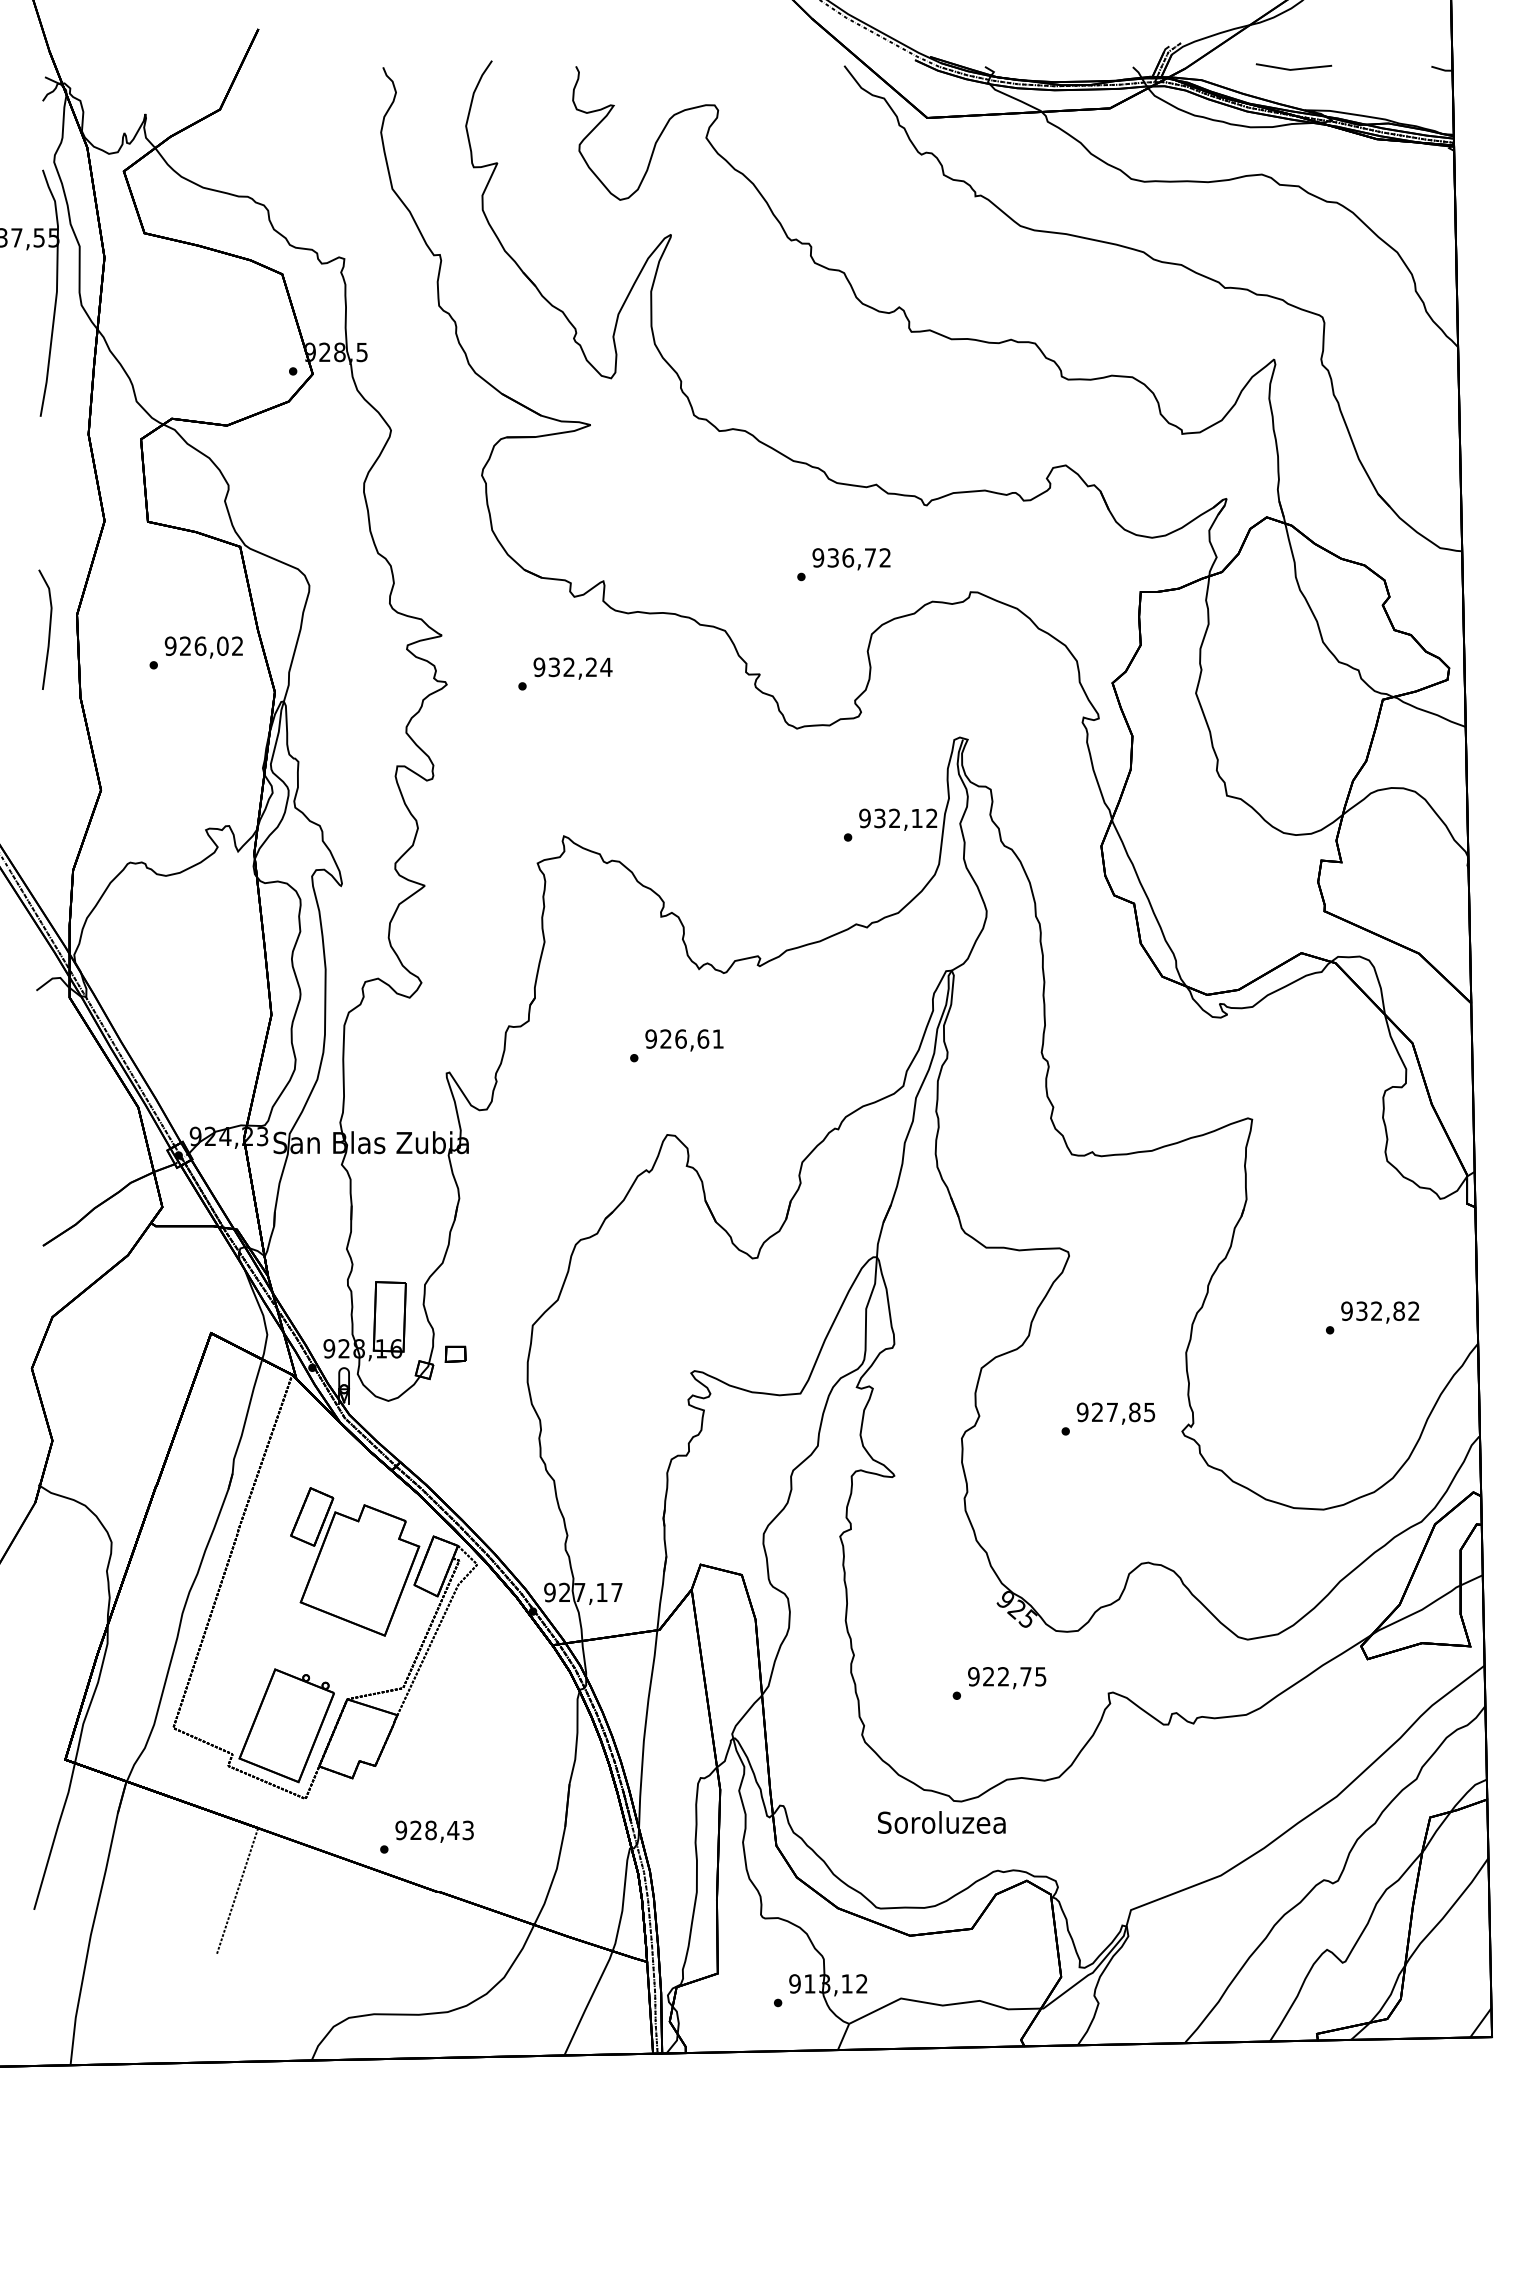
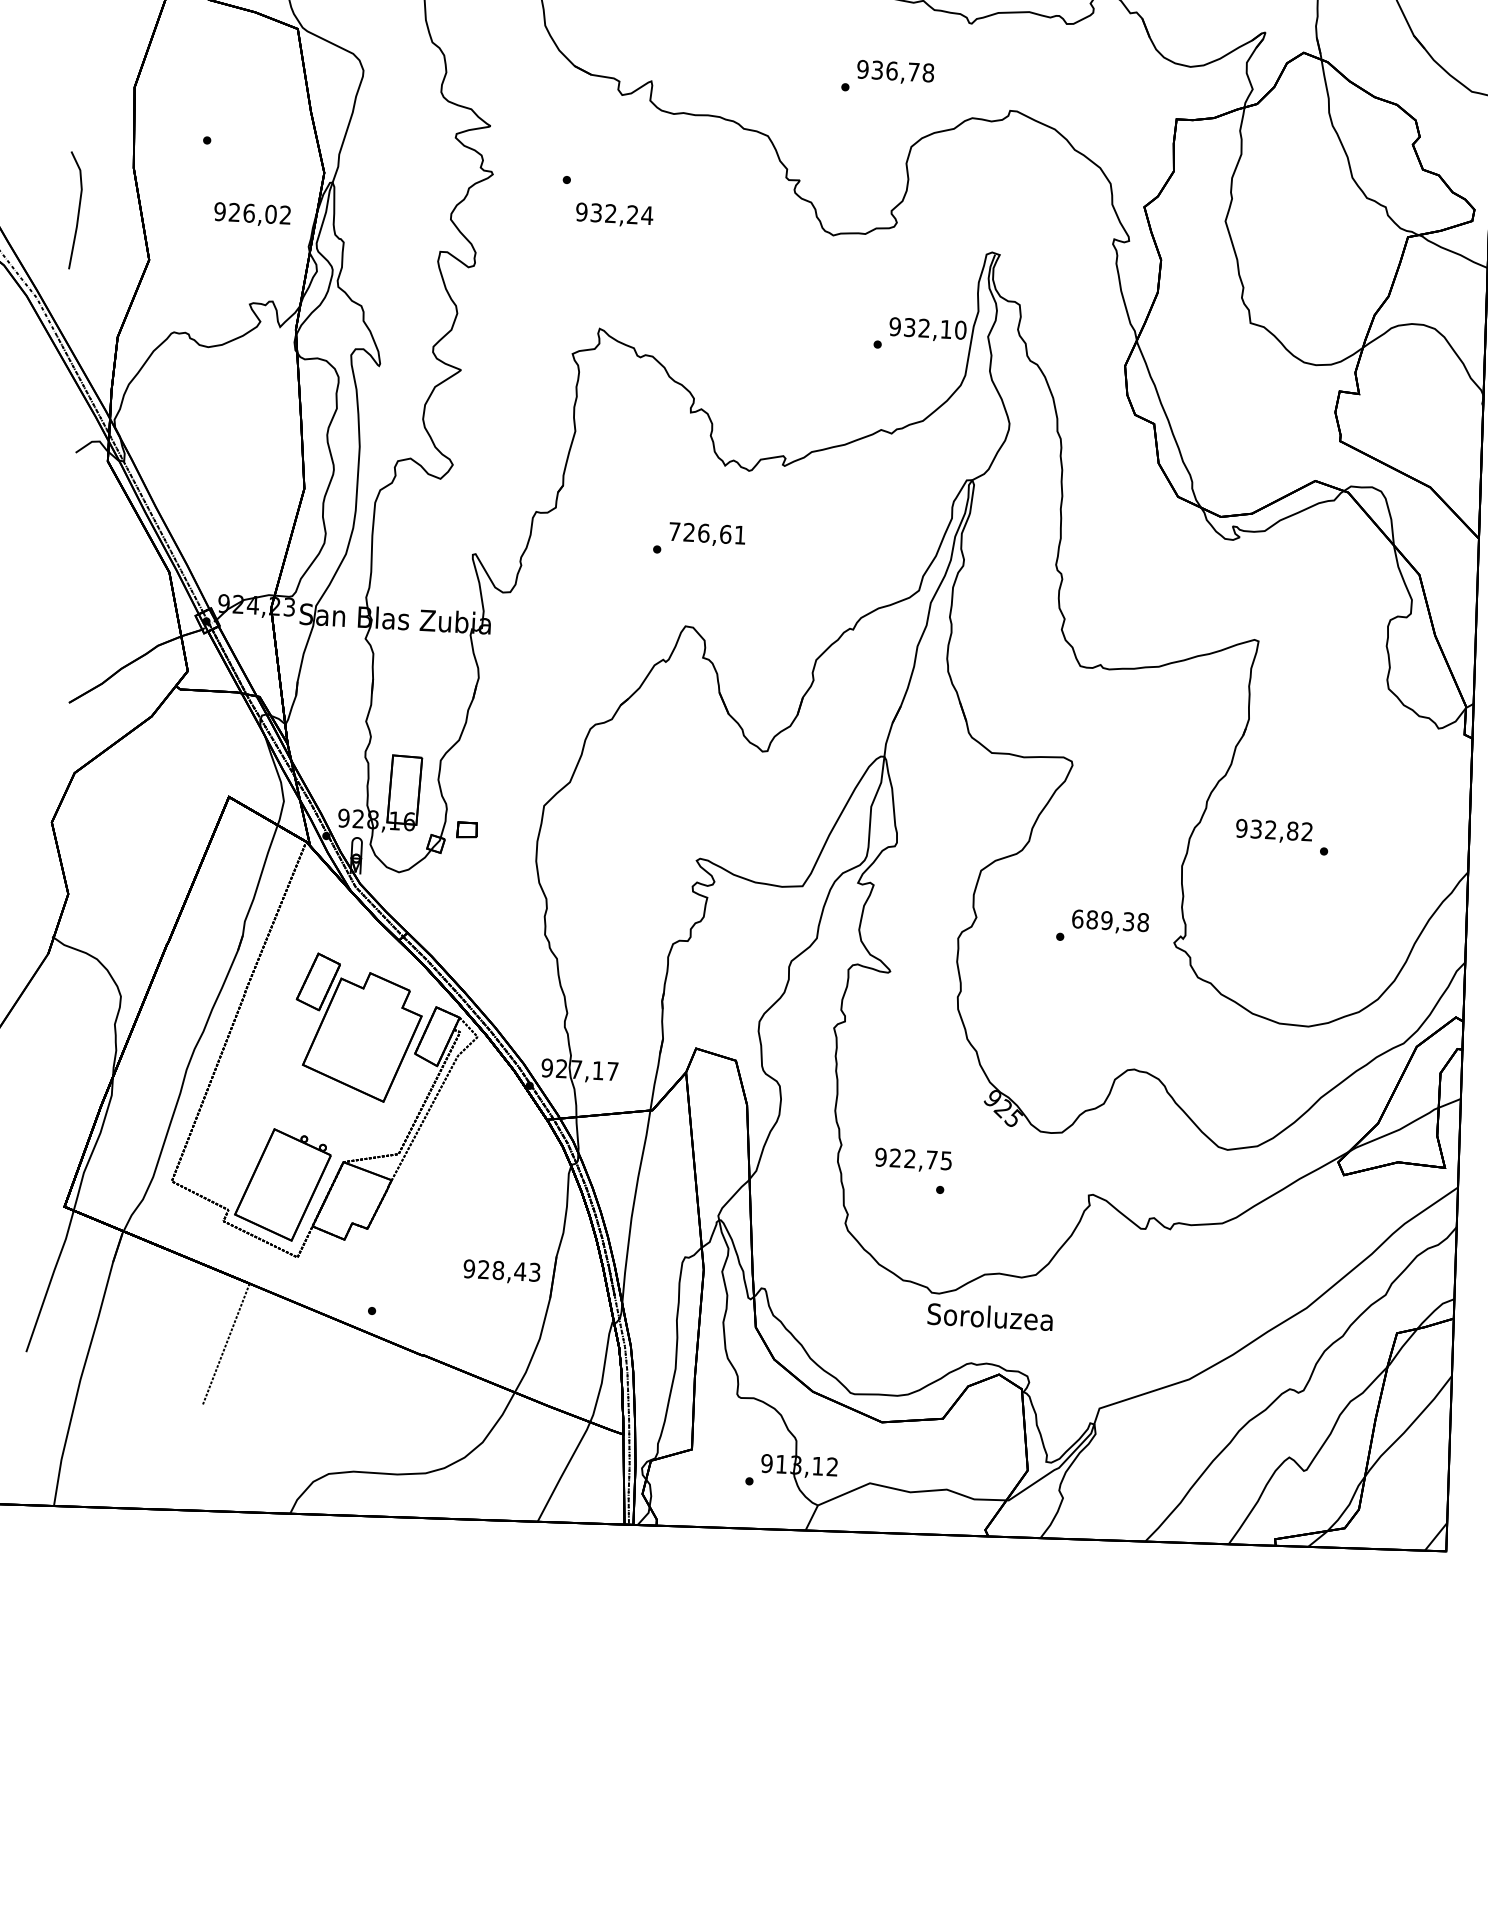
text: (885, 557) -> (928, 72), 936,72 -> 936,78
line: (48, 631) -> (77, 212), moved
text: (203, 647) -> (252, 214), moved
text: (572, 668) -> (614, 214), moved
text: (931, 818) -> (960, 330), 932,12 -> 932,10
text: (650, 1038) -> (674, 531), 926,61 -> 726,61
text: (1380, 1312) -> (1274, 831), moved
text: (1115, 1412) -> (1109, 920), 927,85 -> 689,38
text: (1007, 1678) -> (913, 1160), moved
text: (941, 1822) -> (990, 1316), moved
text: (434, 1831) -> (501, 1271), moved

